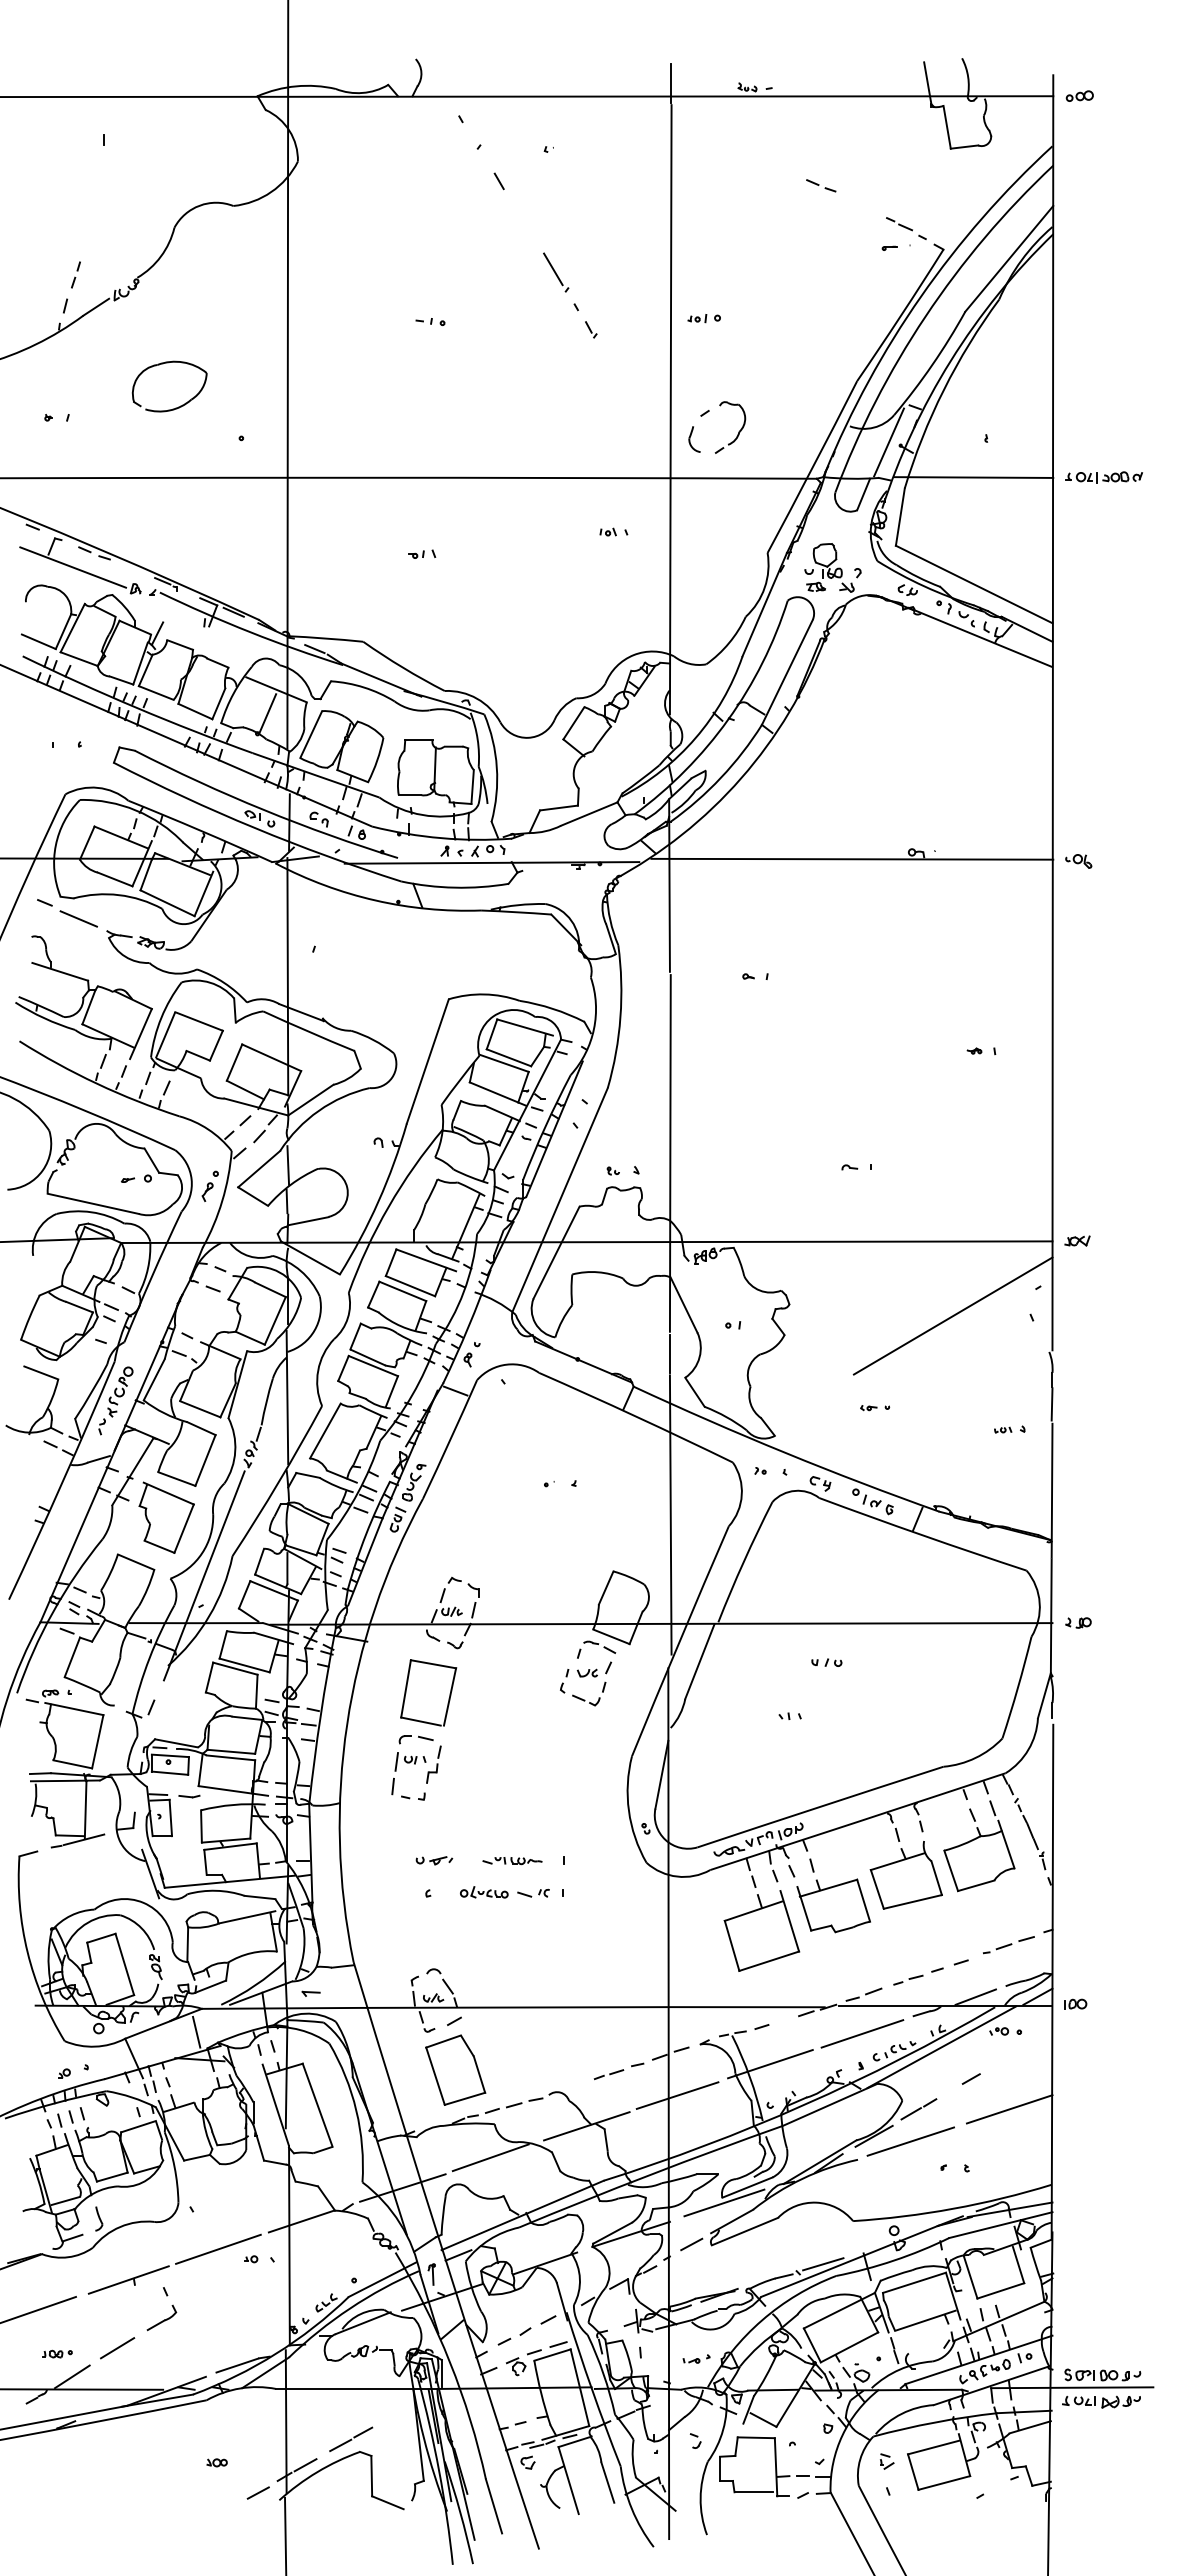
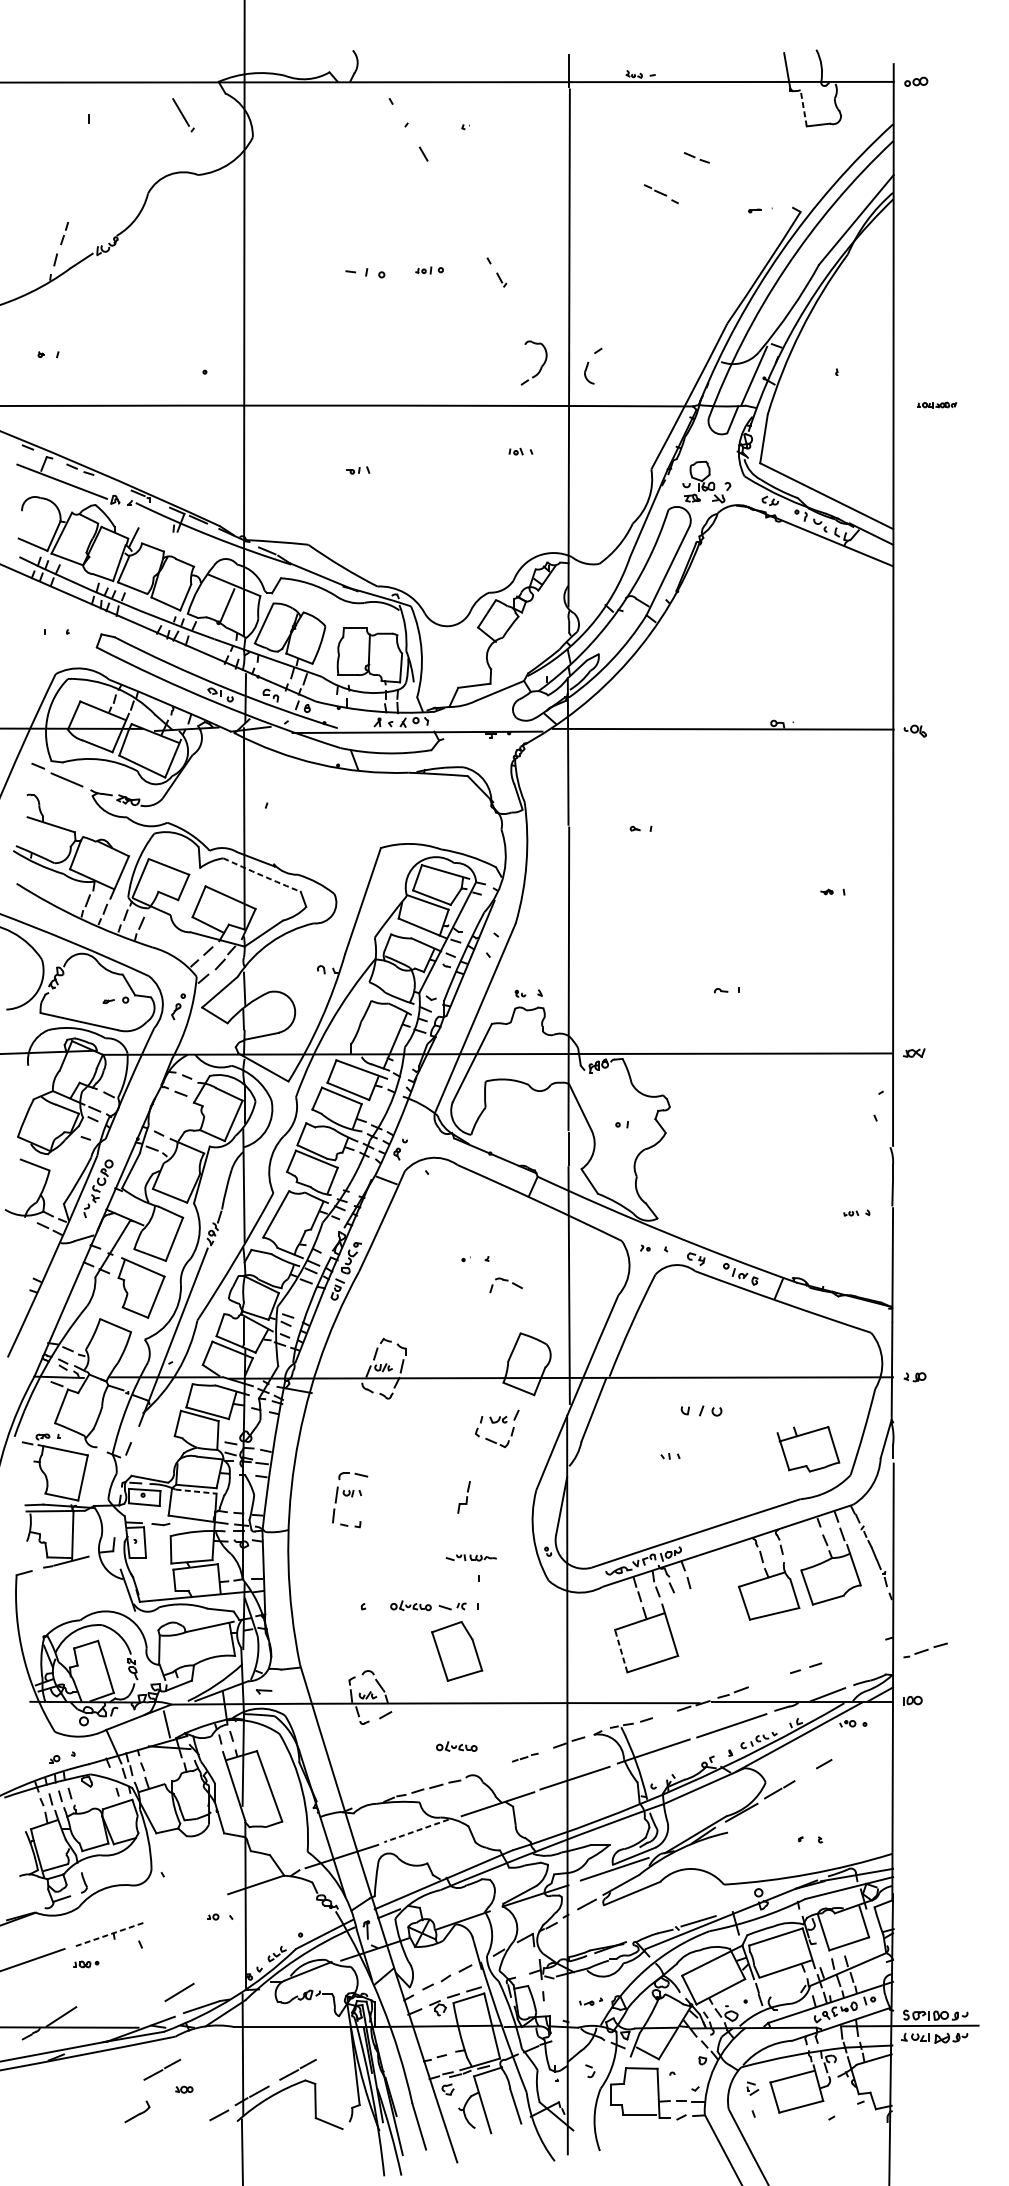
line: (947, 127) -> (803, 108), solid -> dashed
part: (906, 228) -> (661, 194), moved
part: (556, 272) -> (183, 115), moved
part: (703, 318) -> (428, 270), moved
part: (430, 322) -> (365, 273), size x1.6
part: (175, 407) -> (149, 345), removed
part: (738, 431) -> (540, 366), moved
line: (973, 477) -> (826, 405), removed
part: (1103, 477) -> (936, 405), size x0.6
arc: (308, 1031) -> (261, 875), solid -> dashed
line: (952, 1315) -> (808, 1116), removed
part: (875, 1408) -> (742, 1195), removed
part: (596, 1649) -> (506, 1285), moved
part: (826, 1662) -> (701, 1410), size x1.6
part: (448, 1698) -> (380, 1441), removed
line: (231, 1757) -> (196, 1491), solid -> dashed
part: (433, 1764) -> (463, 1497), moved
part: (434, 1860) -> (368, 1578), removed
part: (512, 1861) -> (471, 1558), moved
part: (833, 1905) -> (808, 1448), moved
line: (731, 1945) -> (620, 1650), solid -> dashed
part: (1008, 1945) -> (925, 1650), moved
part: (908, 1979) -> (770, 1679), removed
part: (538, 2058) -> (456, 1746), added
part: (455, 2069) -> (456, 1650), moved
part: (618, 2071) -> (524, 1757), size x0.6
line: (1009, 2109) -> (856, 1789), removed
line: (910, 2141) -> (772, 1817), removed
line: (490, 2157) -> (416, 1830), solid -> dashed
line: (218, 2248) -> (185, 1907), removed
line: (128, 2280) -> (109, 1935), solid -> dashed
part: (161, 2317) -> (137, 2111), moved
line: (117, 2348) -> (179, 1992), moved
part: (57, 2353) -> (86, 1963), moved
line: (191, 2438) -> (162, 2069), added

